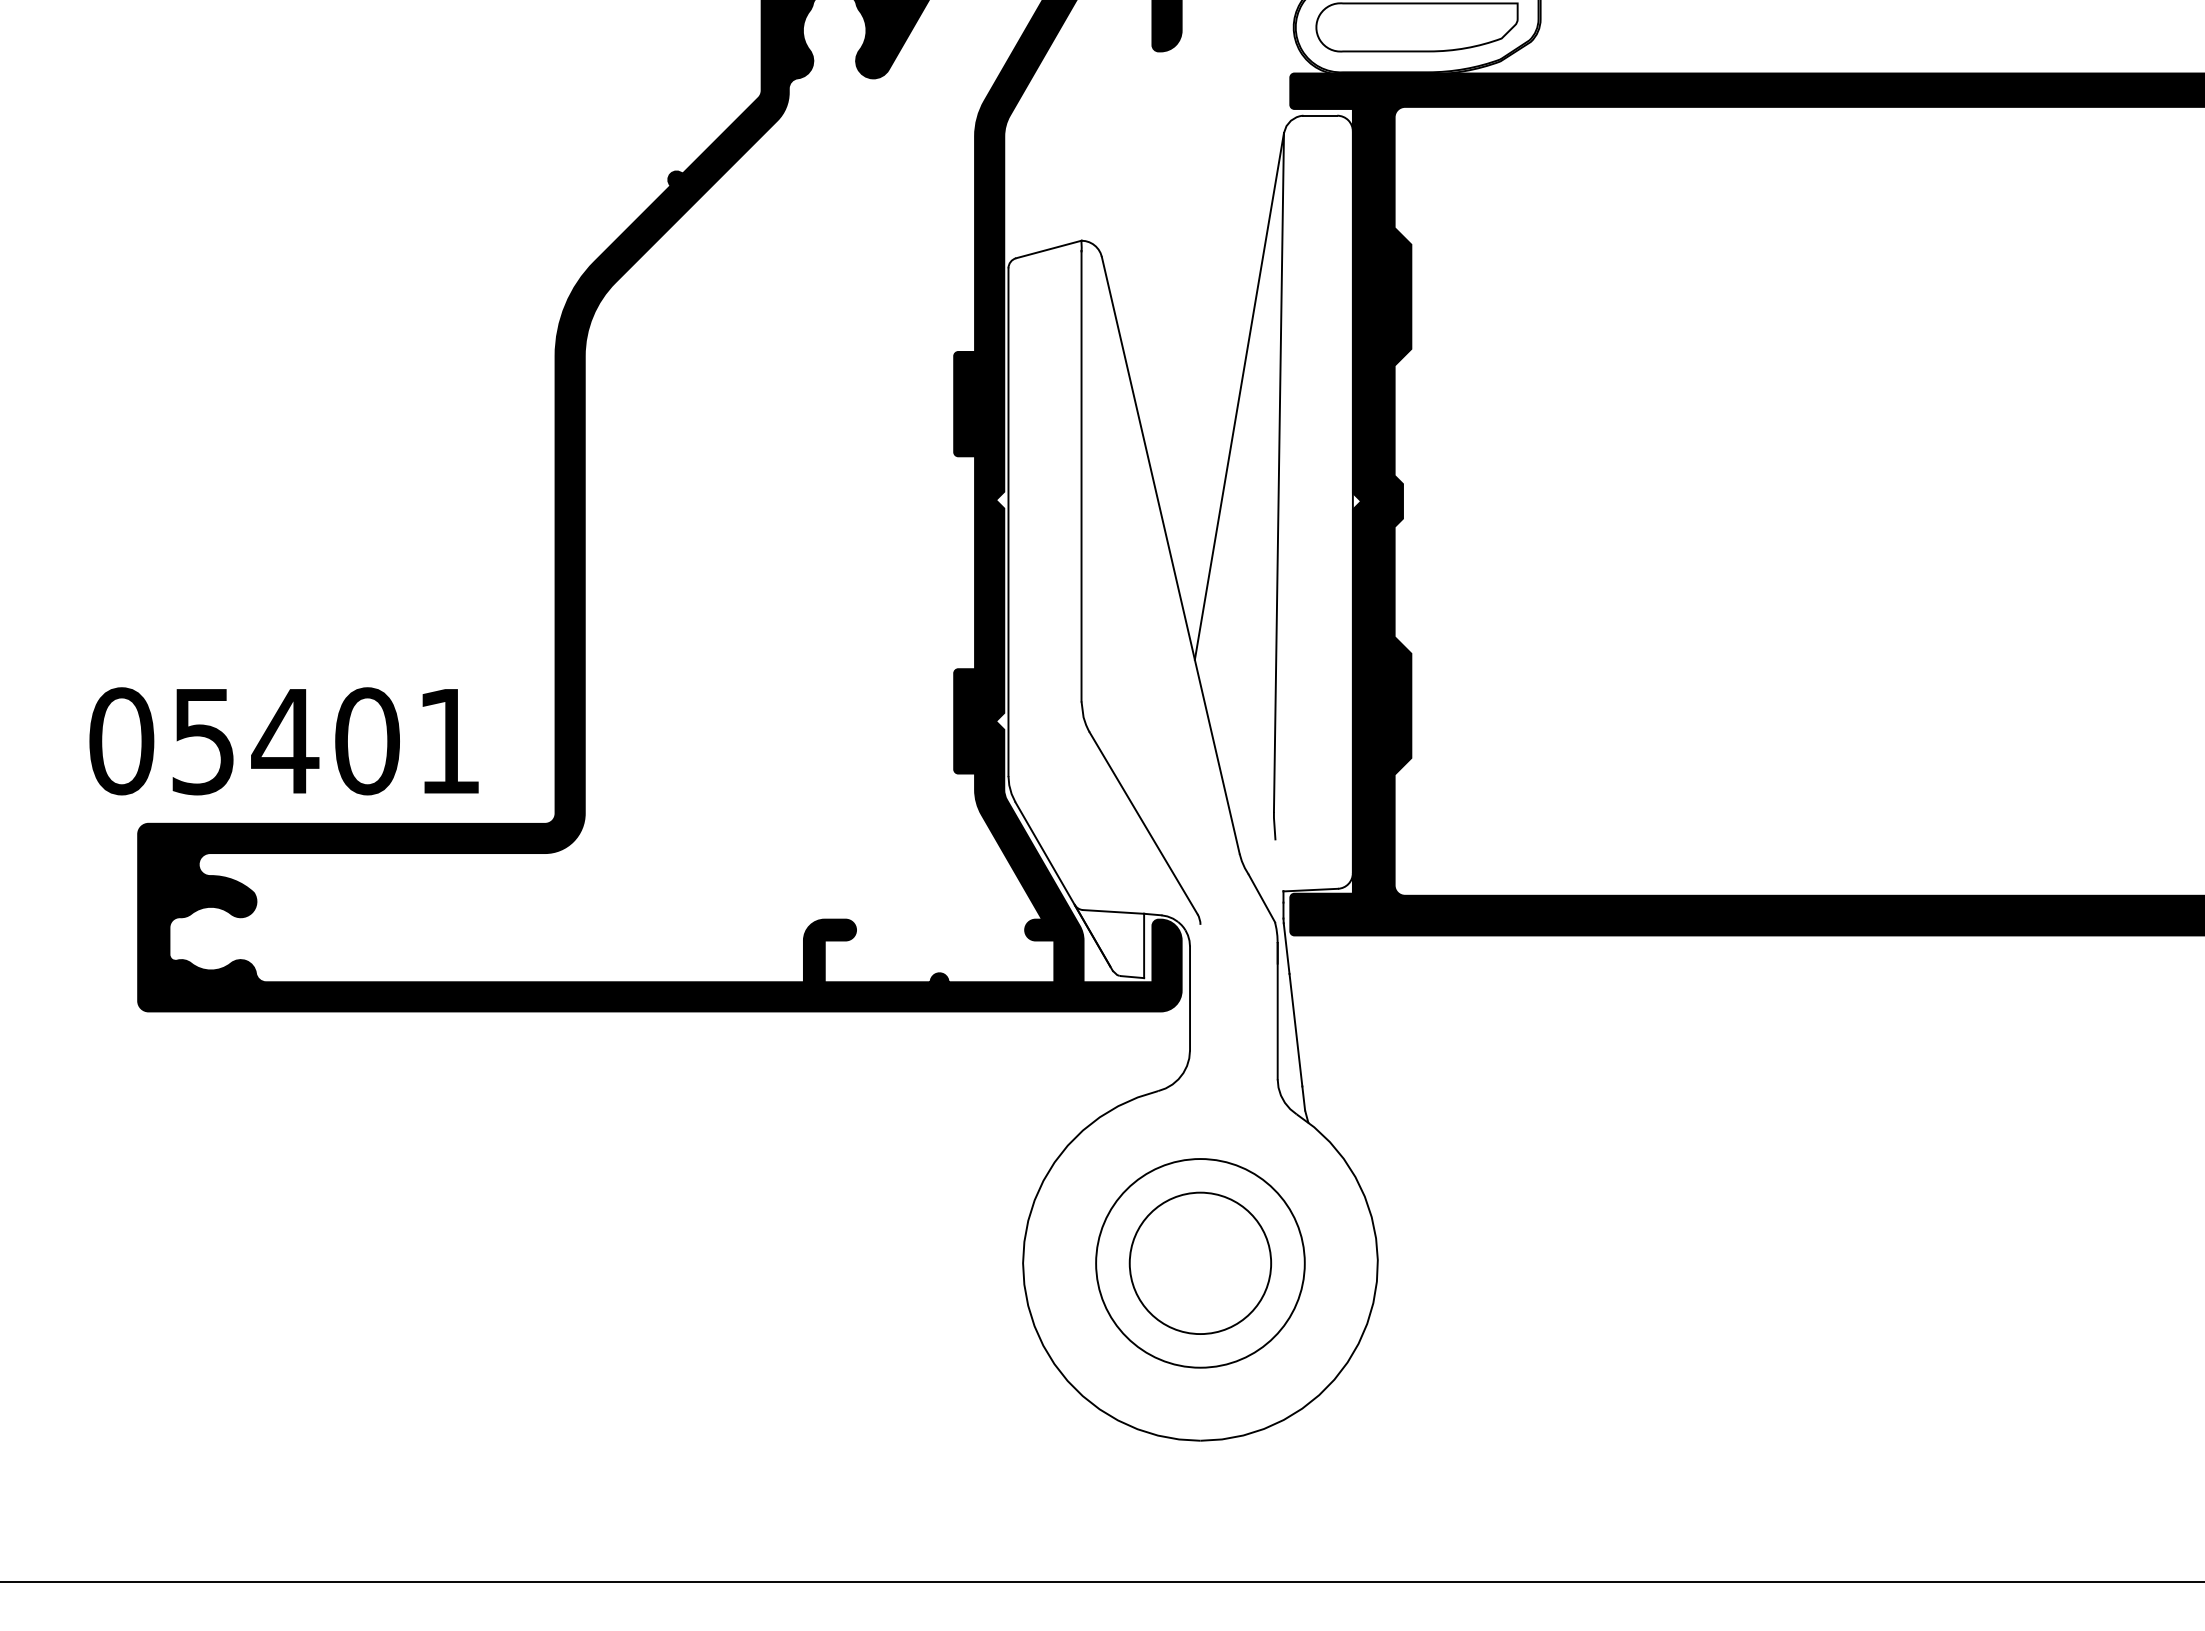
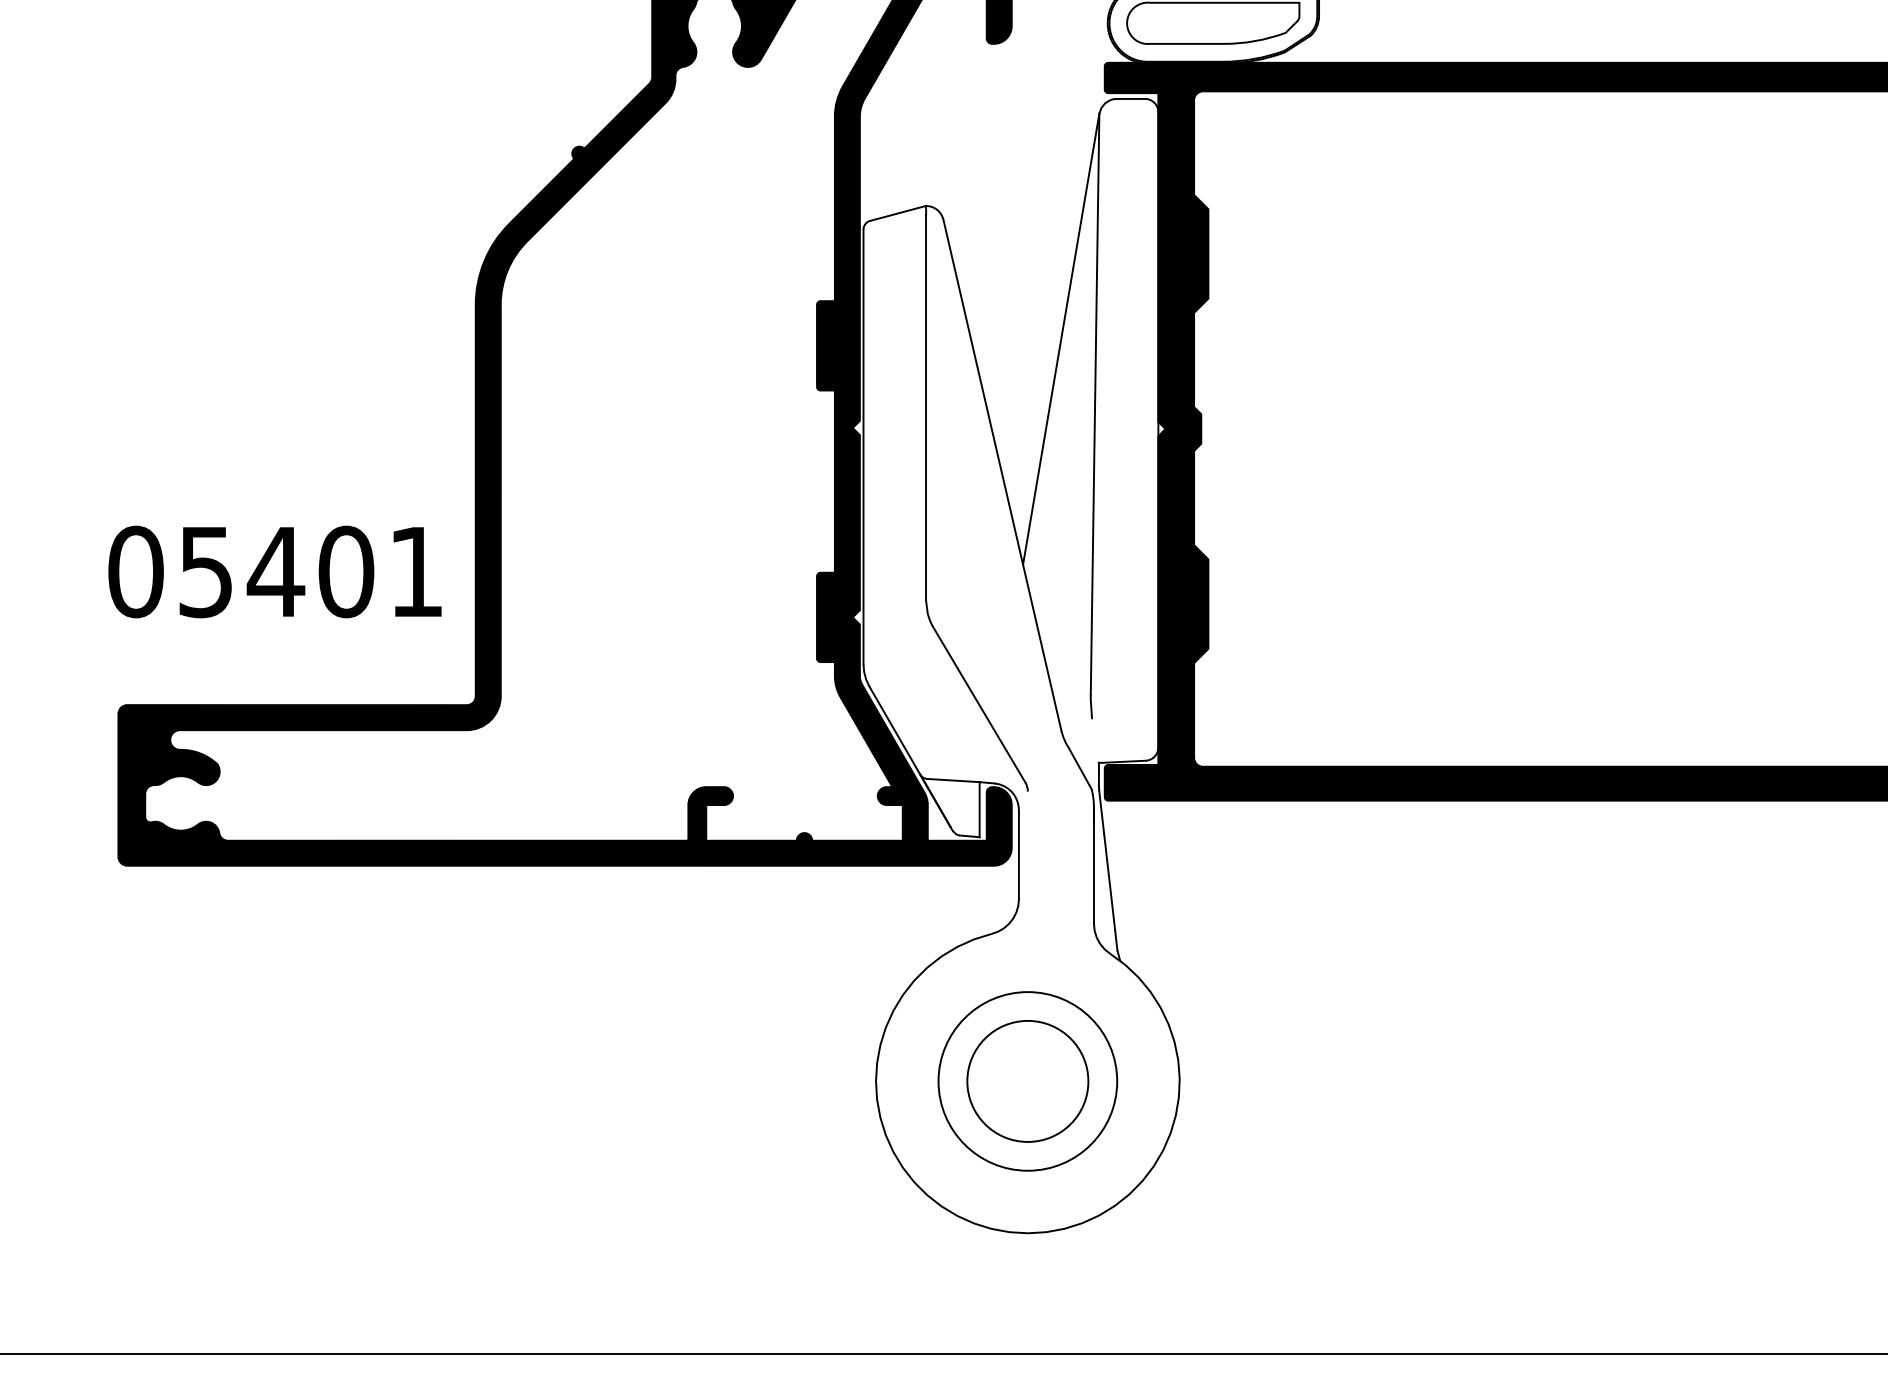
text: (283, 741) -> (274, 572), moved

